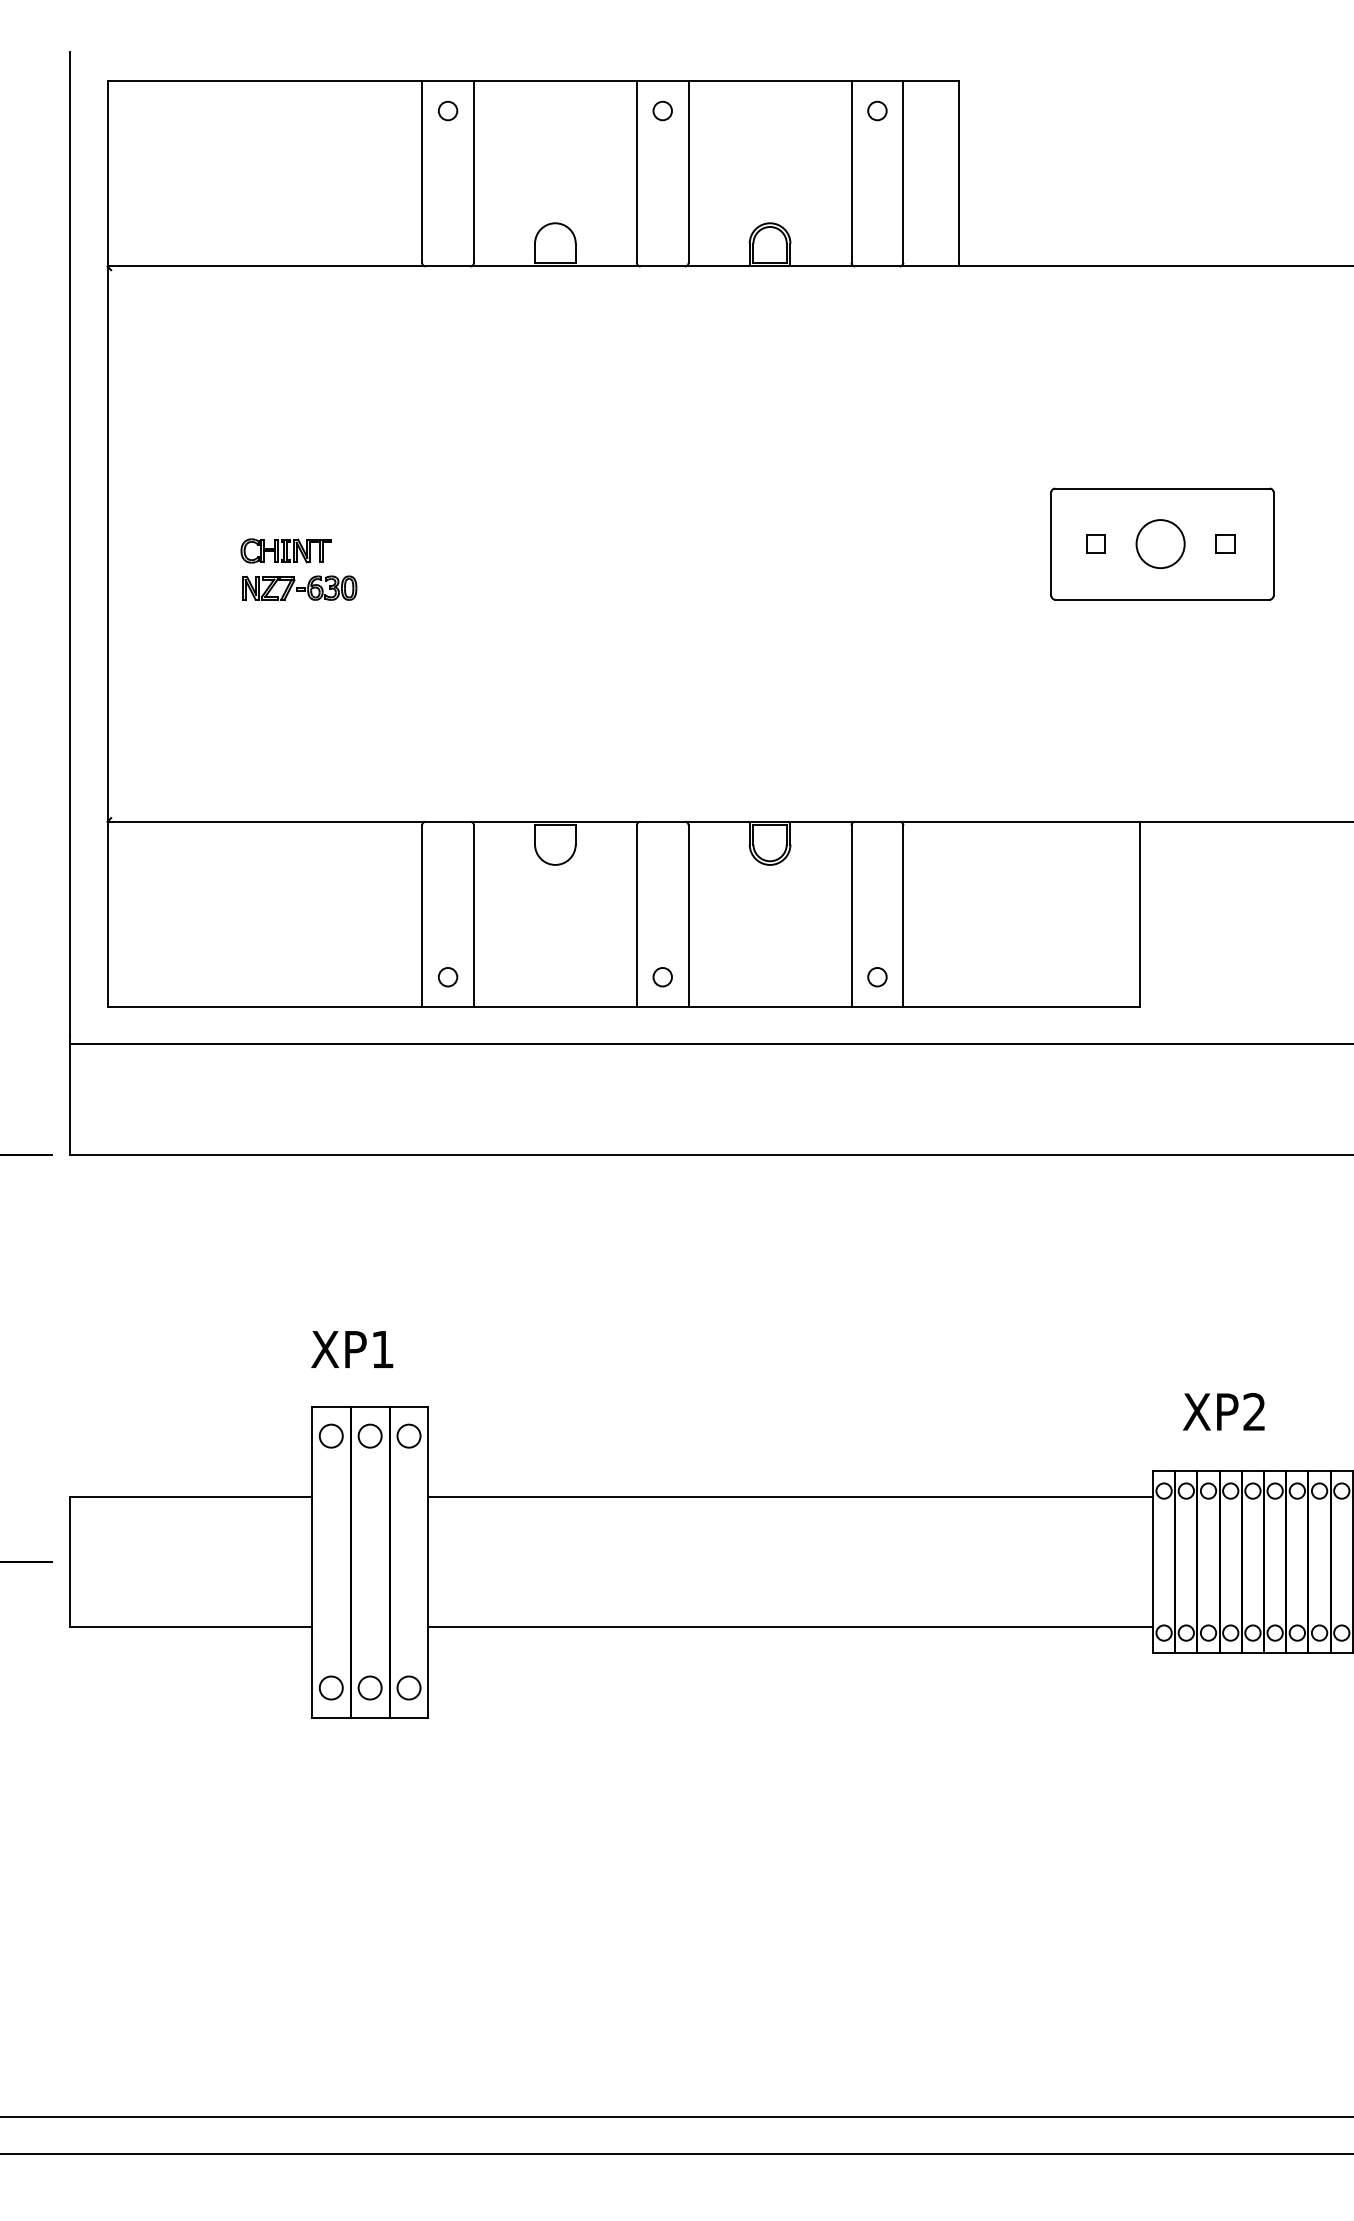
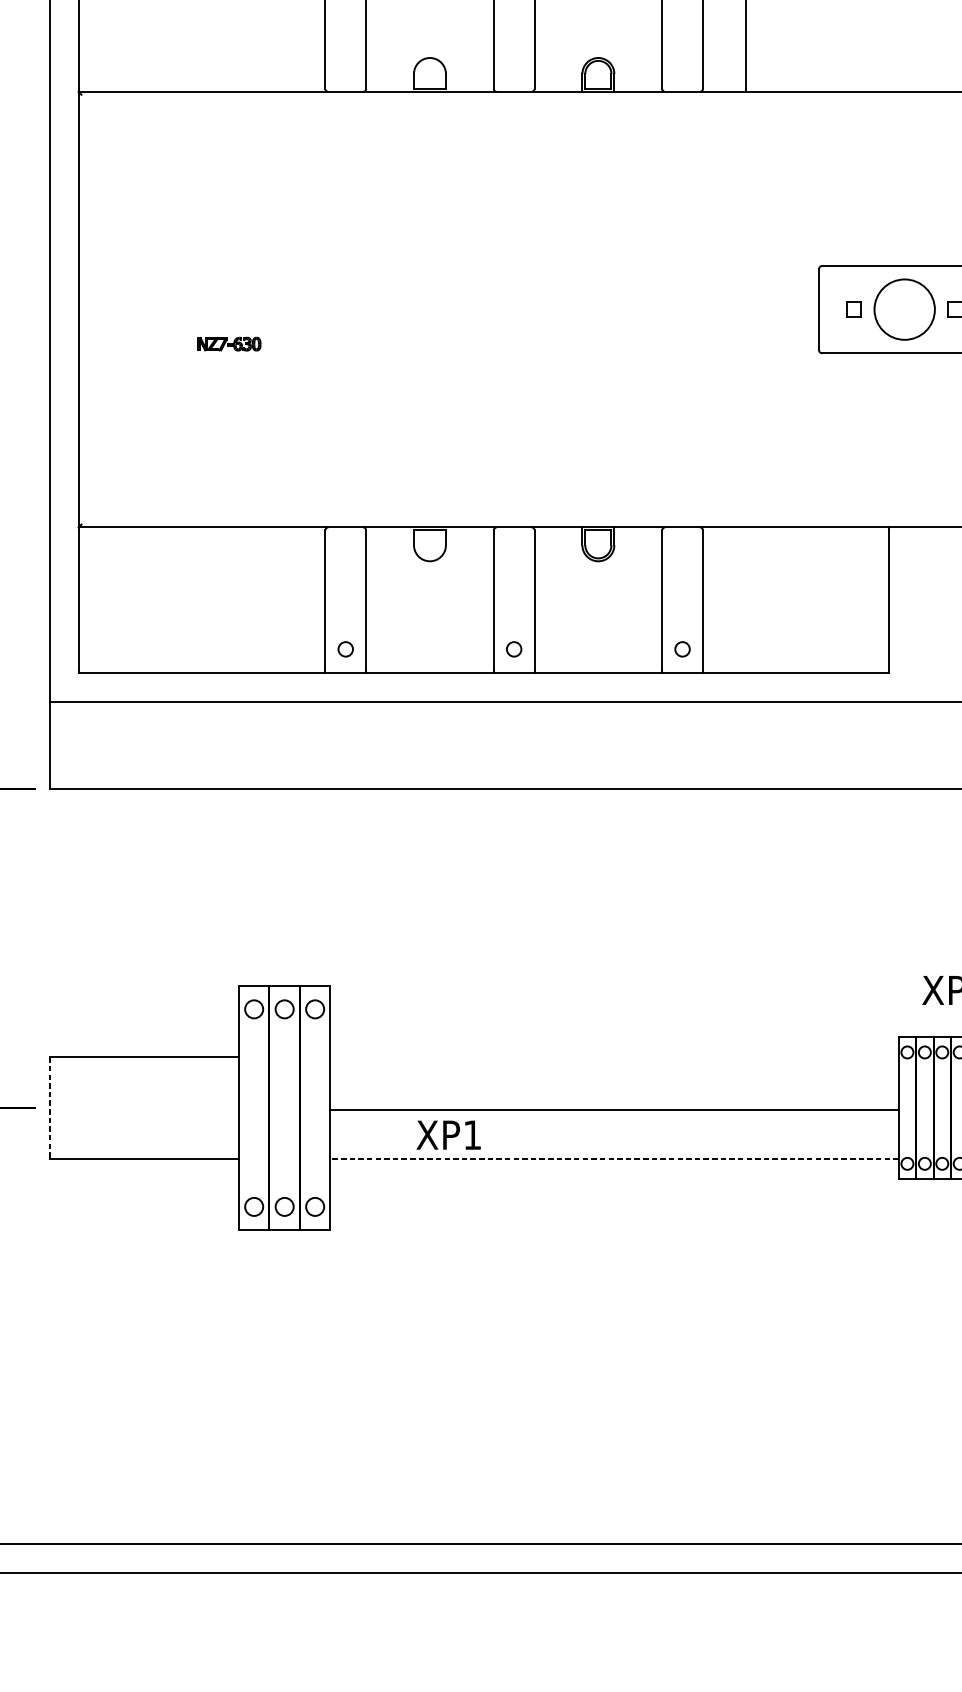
circle: (1160, 544) -> (904, 309), size x1.6
part: (285, 550) -> (218, 314), removed
part: (299, 587) -> (229, 343), size x0.7
text: (352, 1349) -> (448, 1135), moved
line: (790, 1497) -> (614, 1110), moved
line: (70, 1562) -> (49, 1108), solid -> dashed
line: (790, 1626) -> (614, 1158), solid -> dashed

